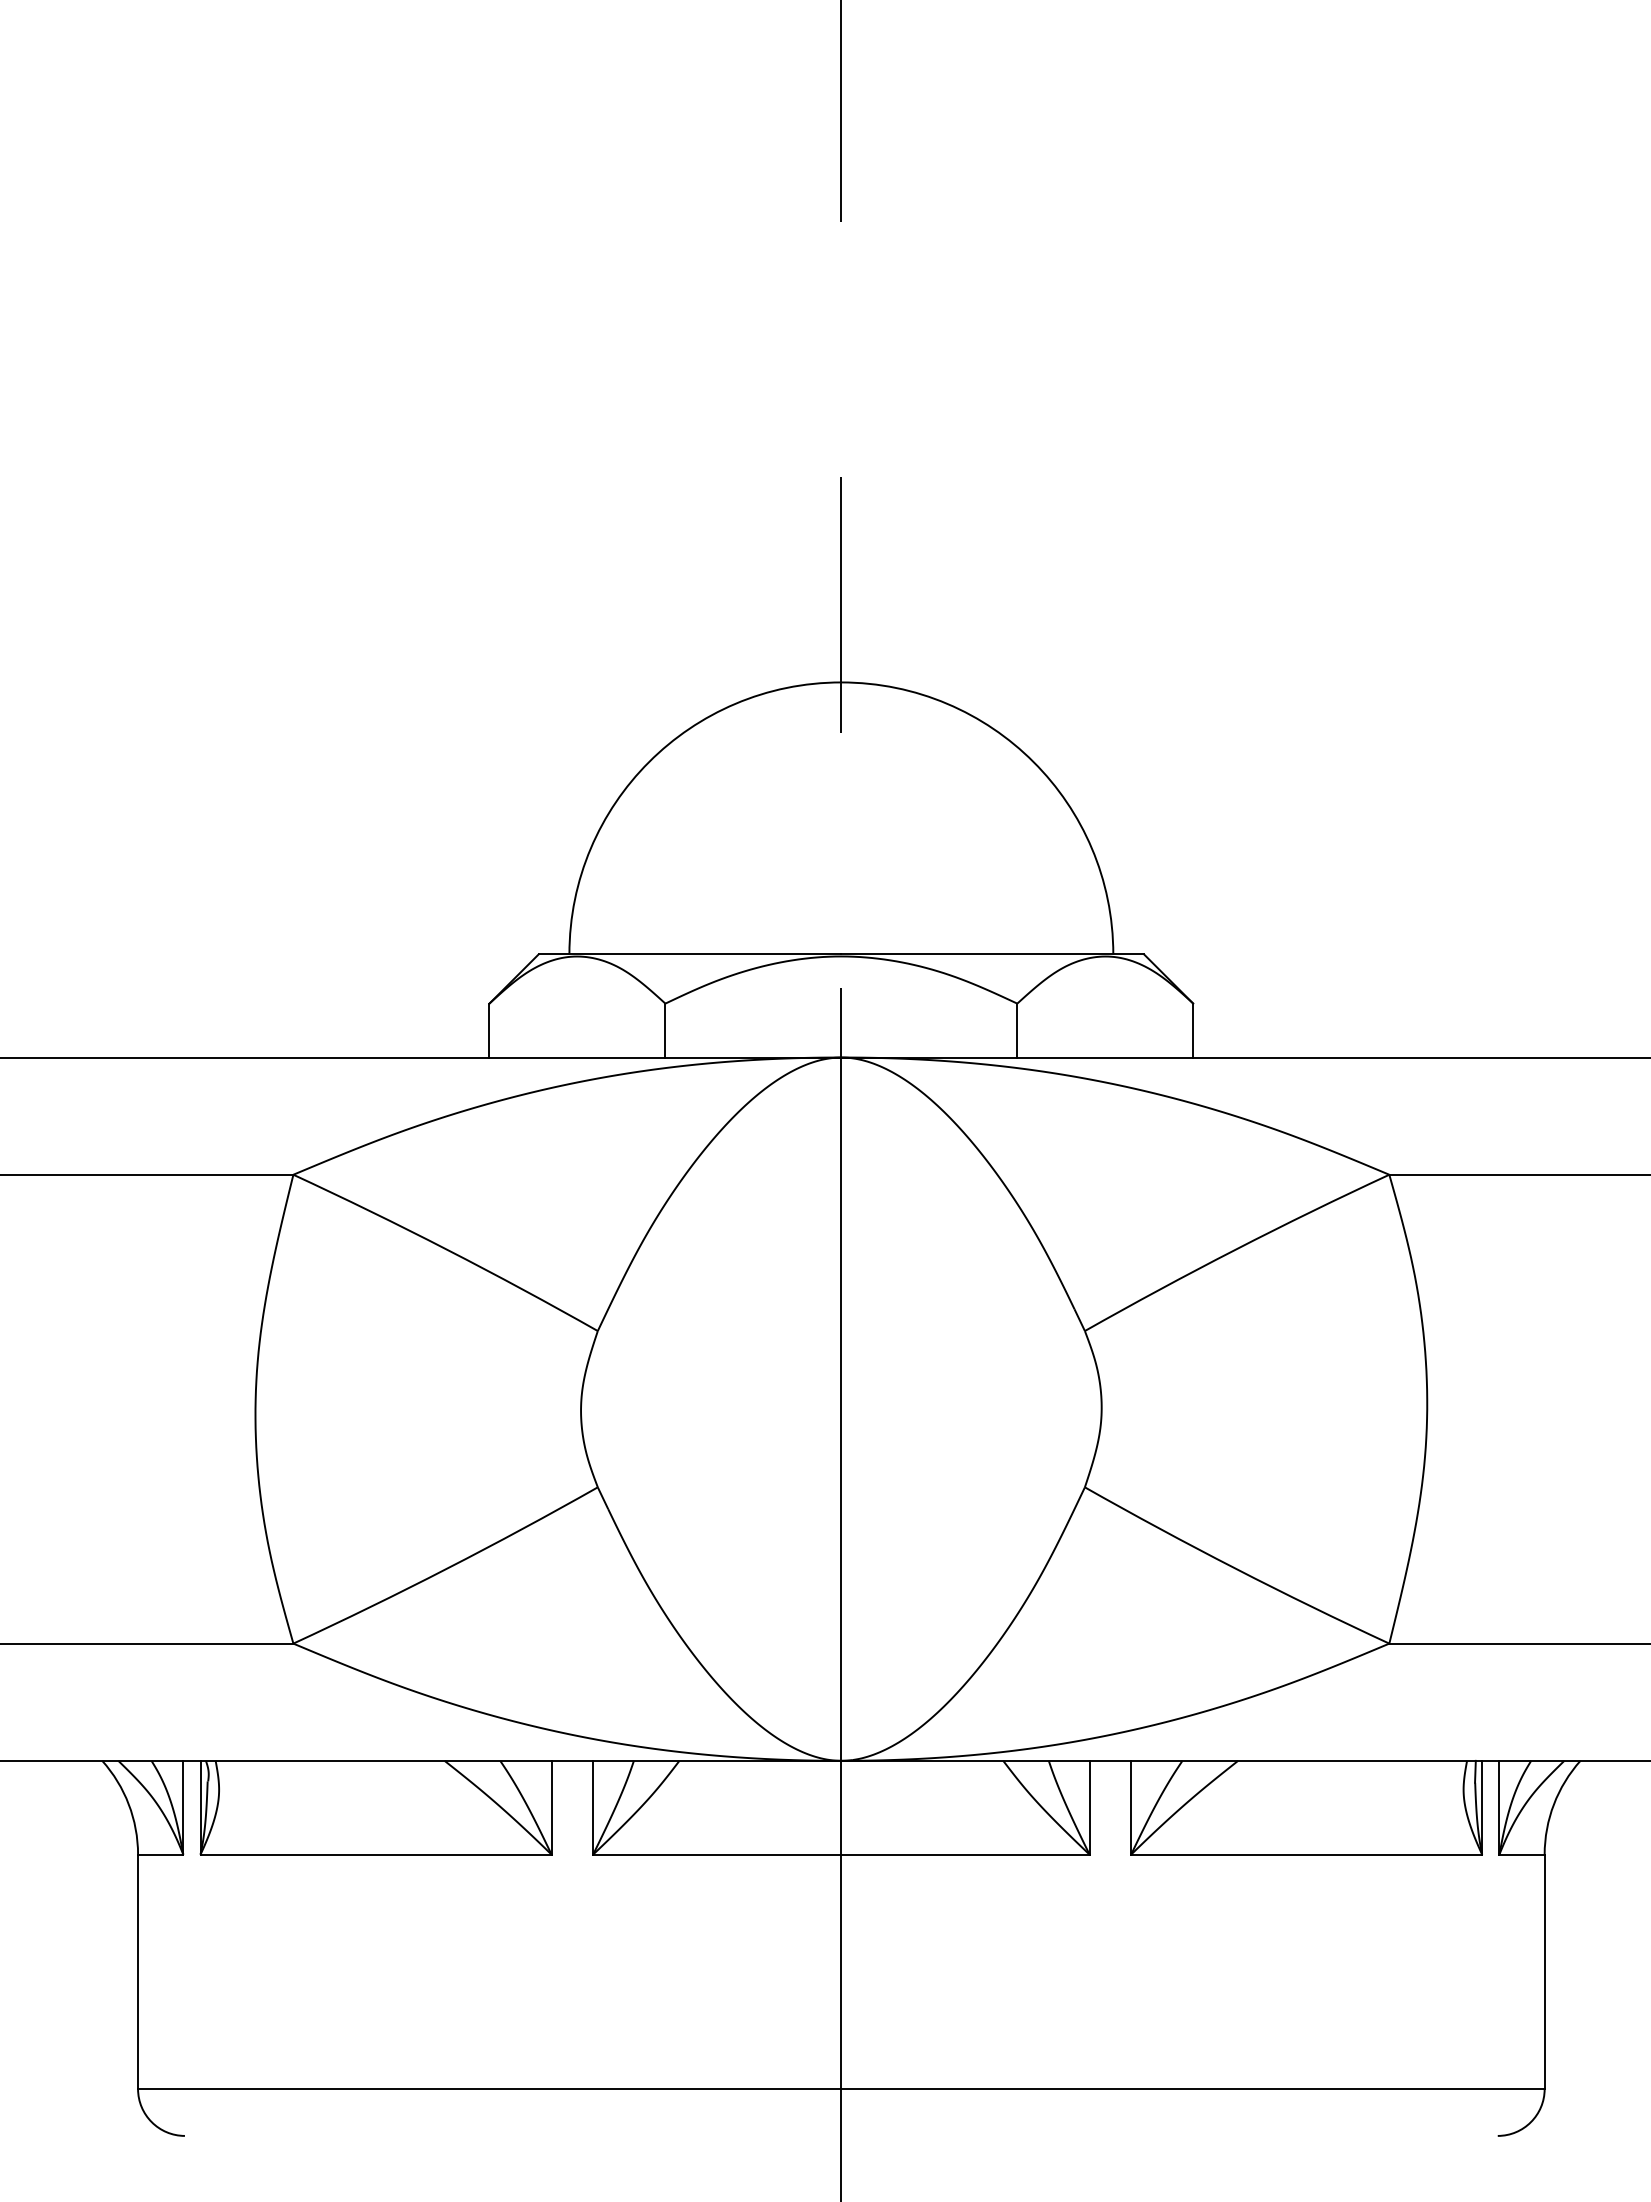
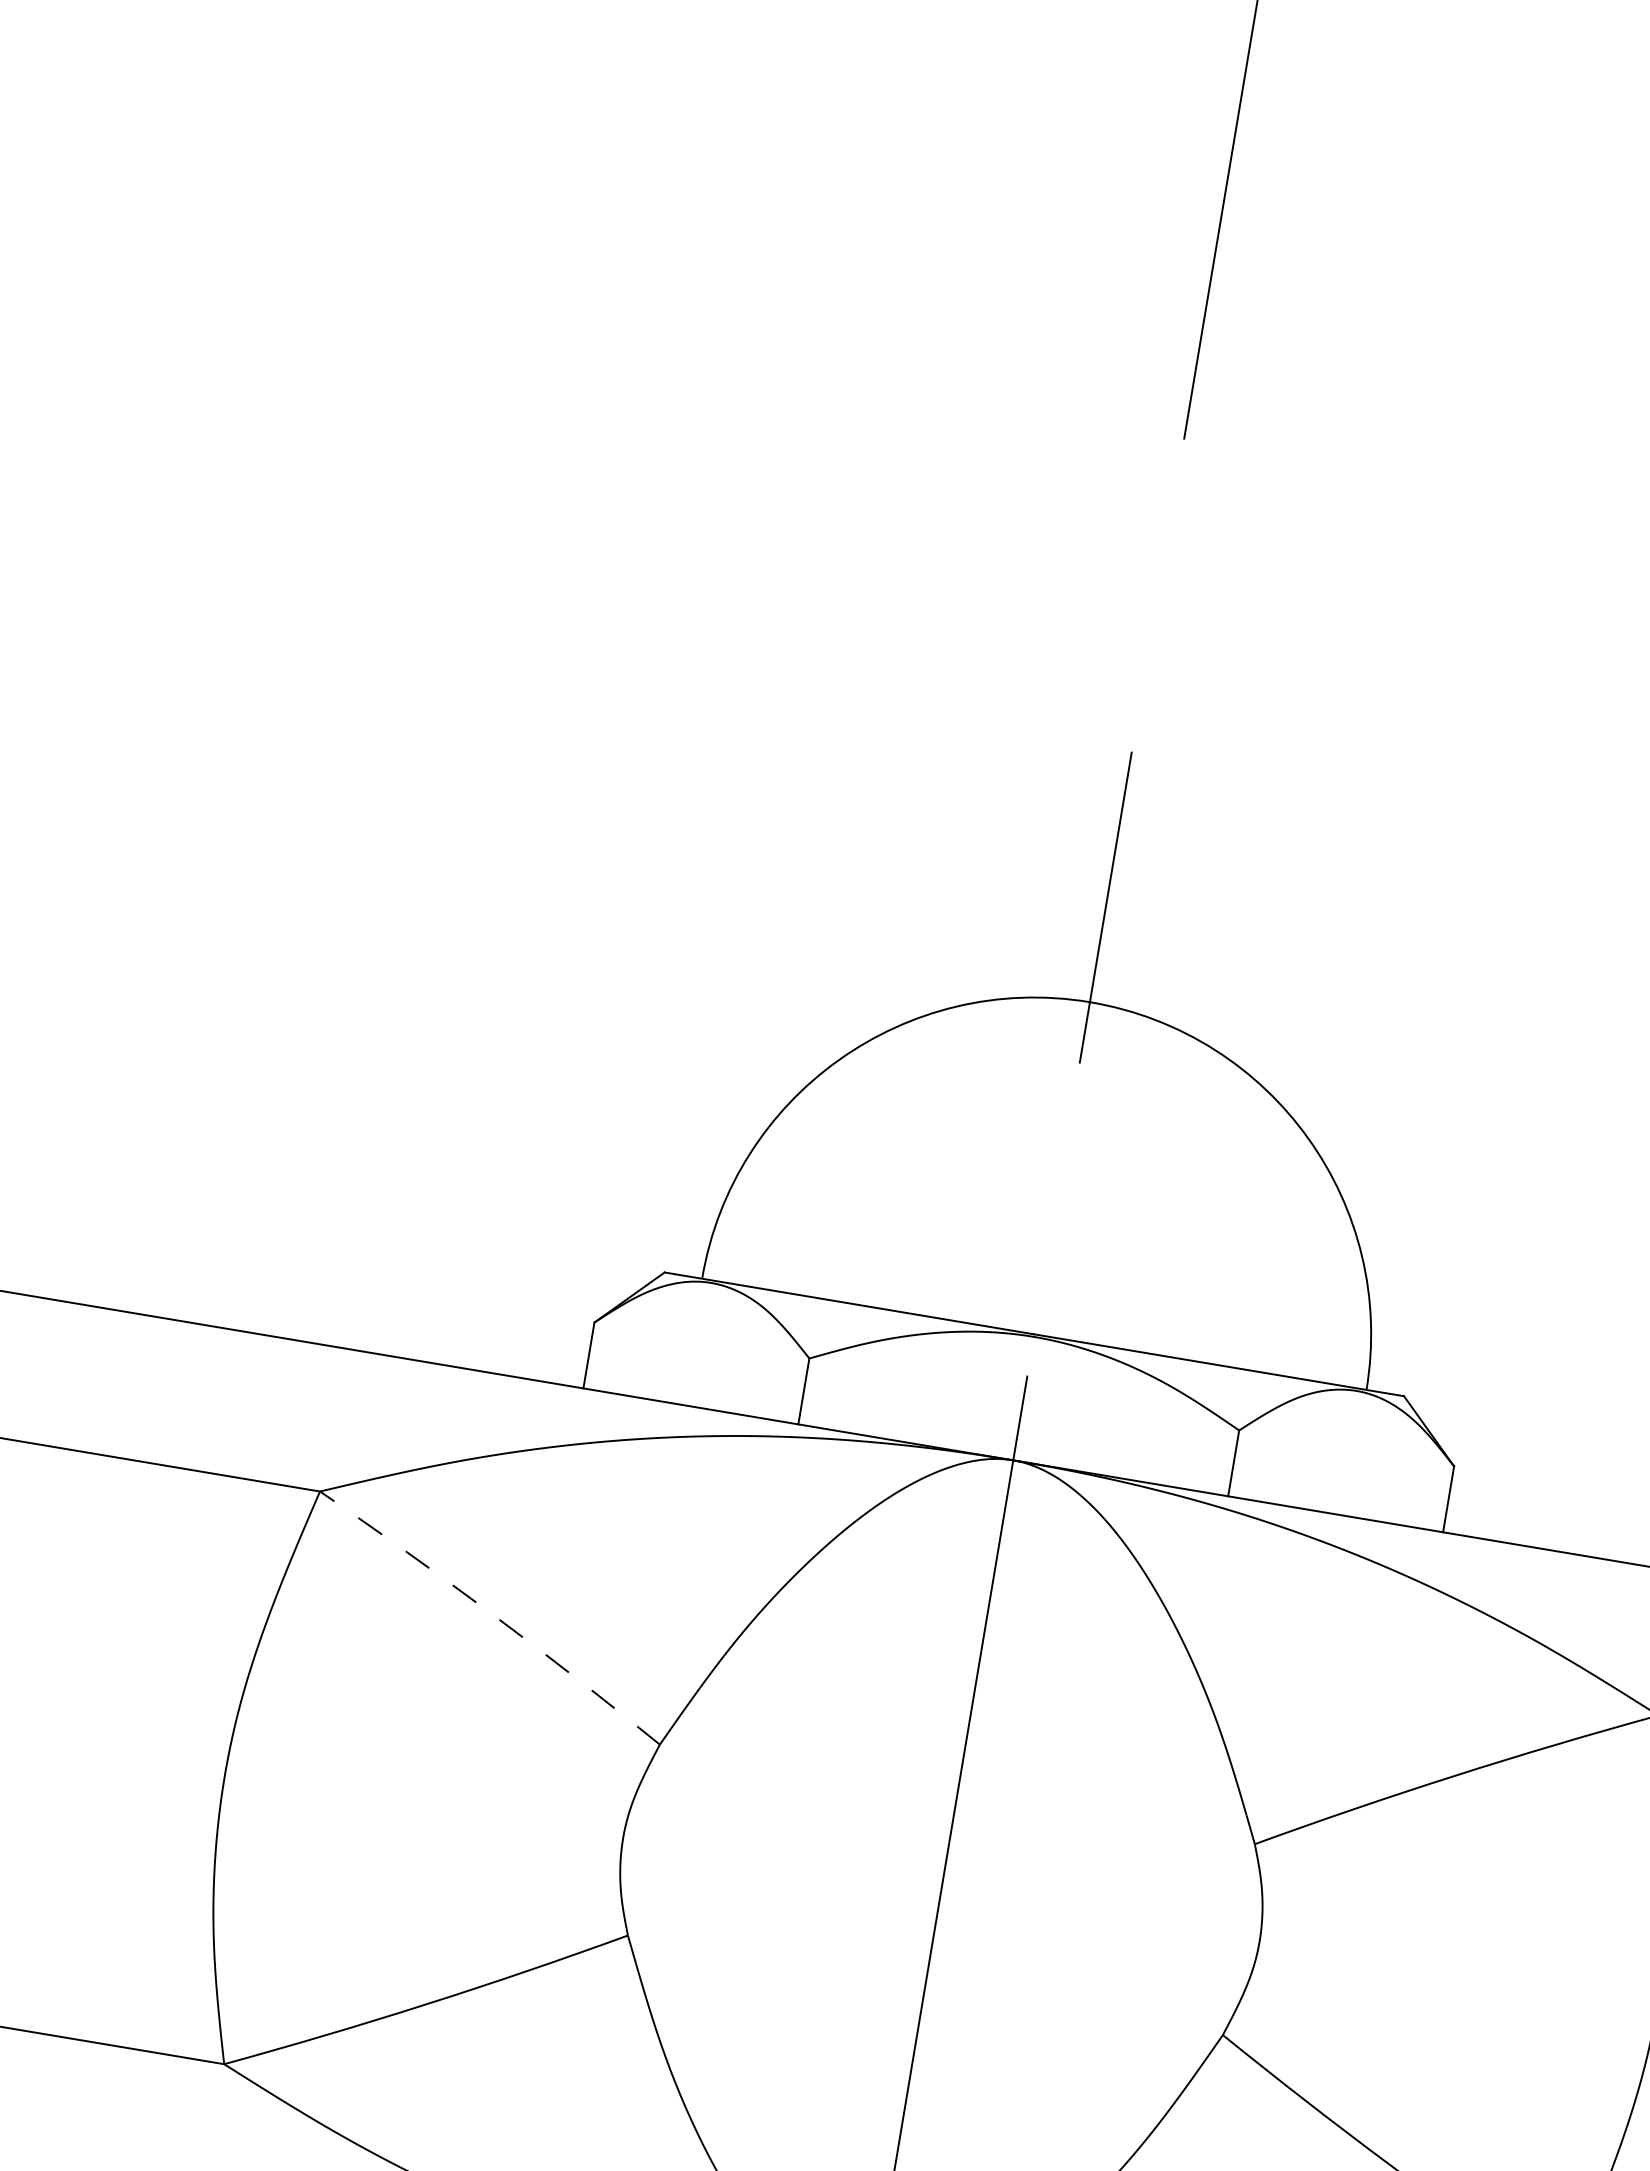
arc: (447, 1249) -> (492, 1614), solid -> dashed

